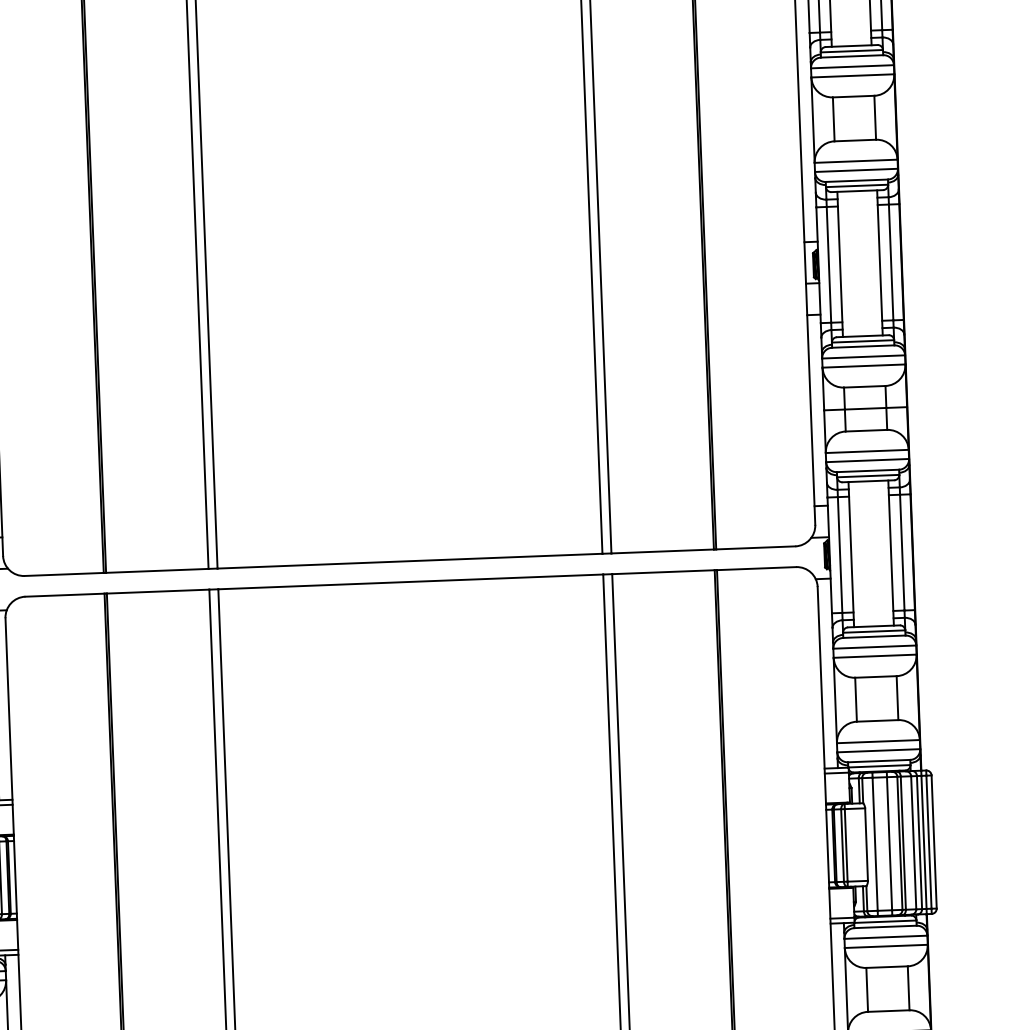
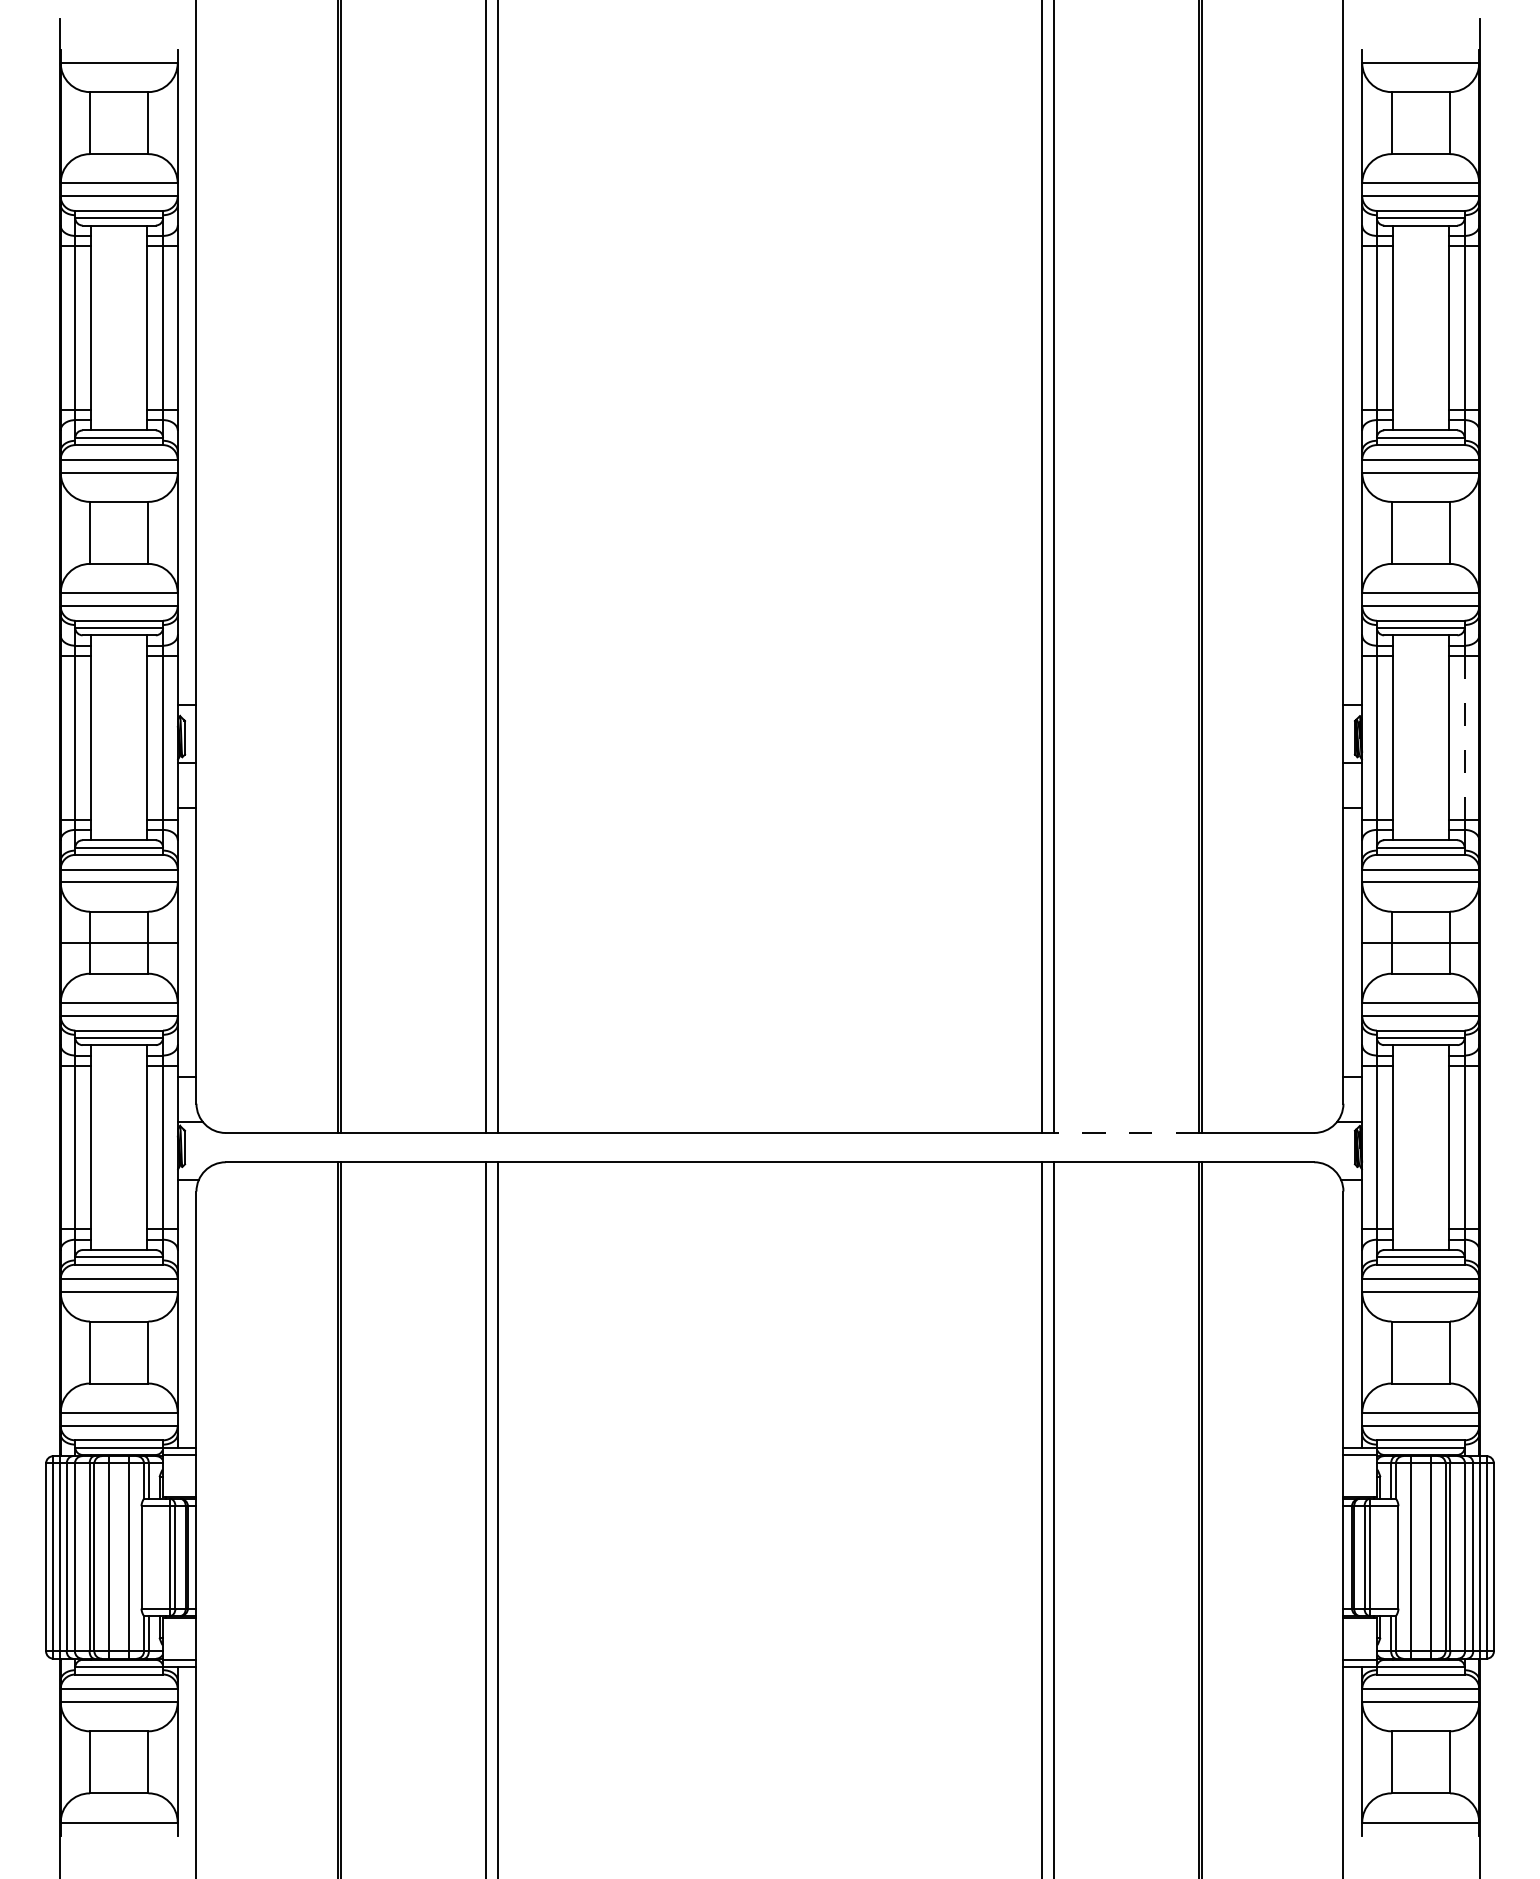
line: (891, 262) -> (1464, 737), solid -> dashed
line: (662, 551) -> (1126, 1132), solid -> dashed

